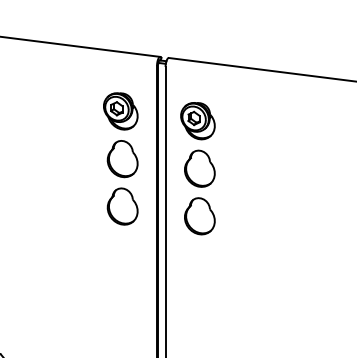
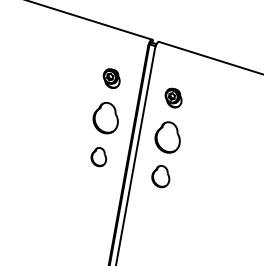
part: (120, 111) -> (111, 78), size x0.6
part: (197, 121) -> (173, 98), size x0.6
part: (122, 206) -> (98, 156), size x0.6
part: (199, 216) -> (160, 176), size x0.7

